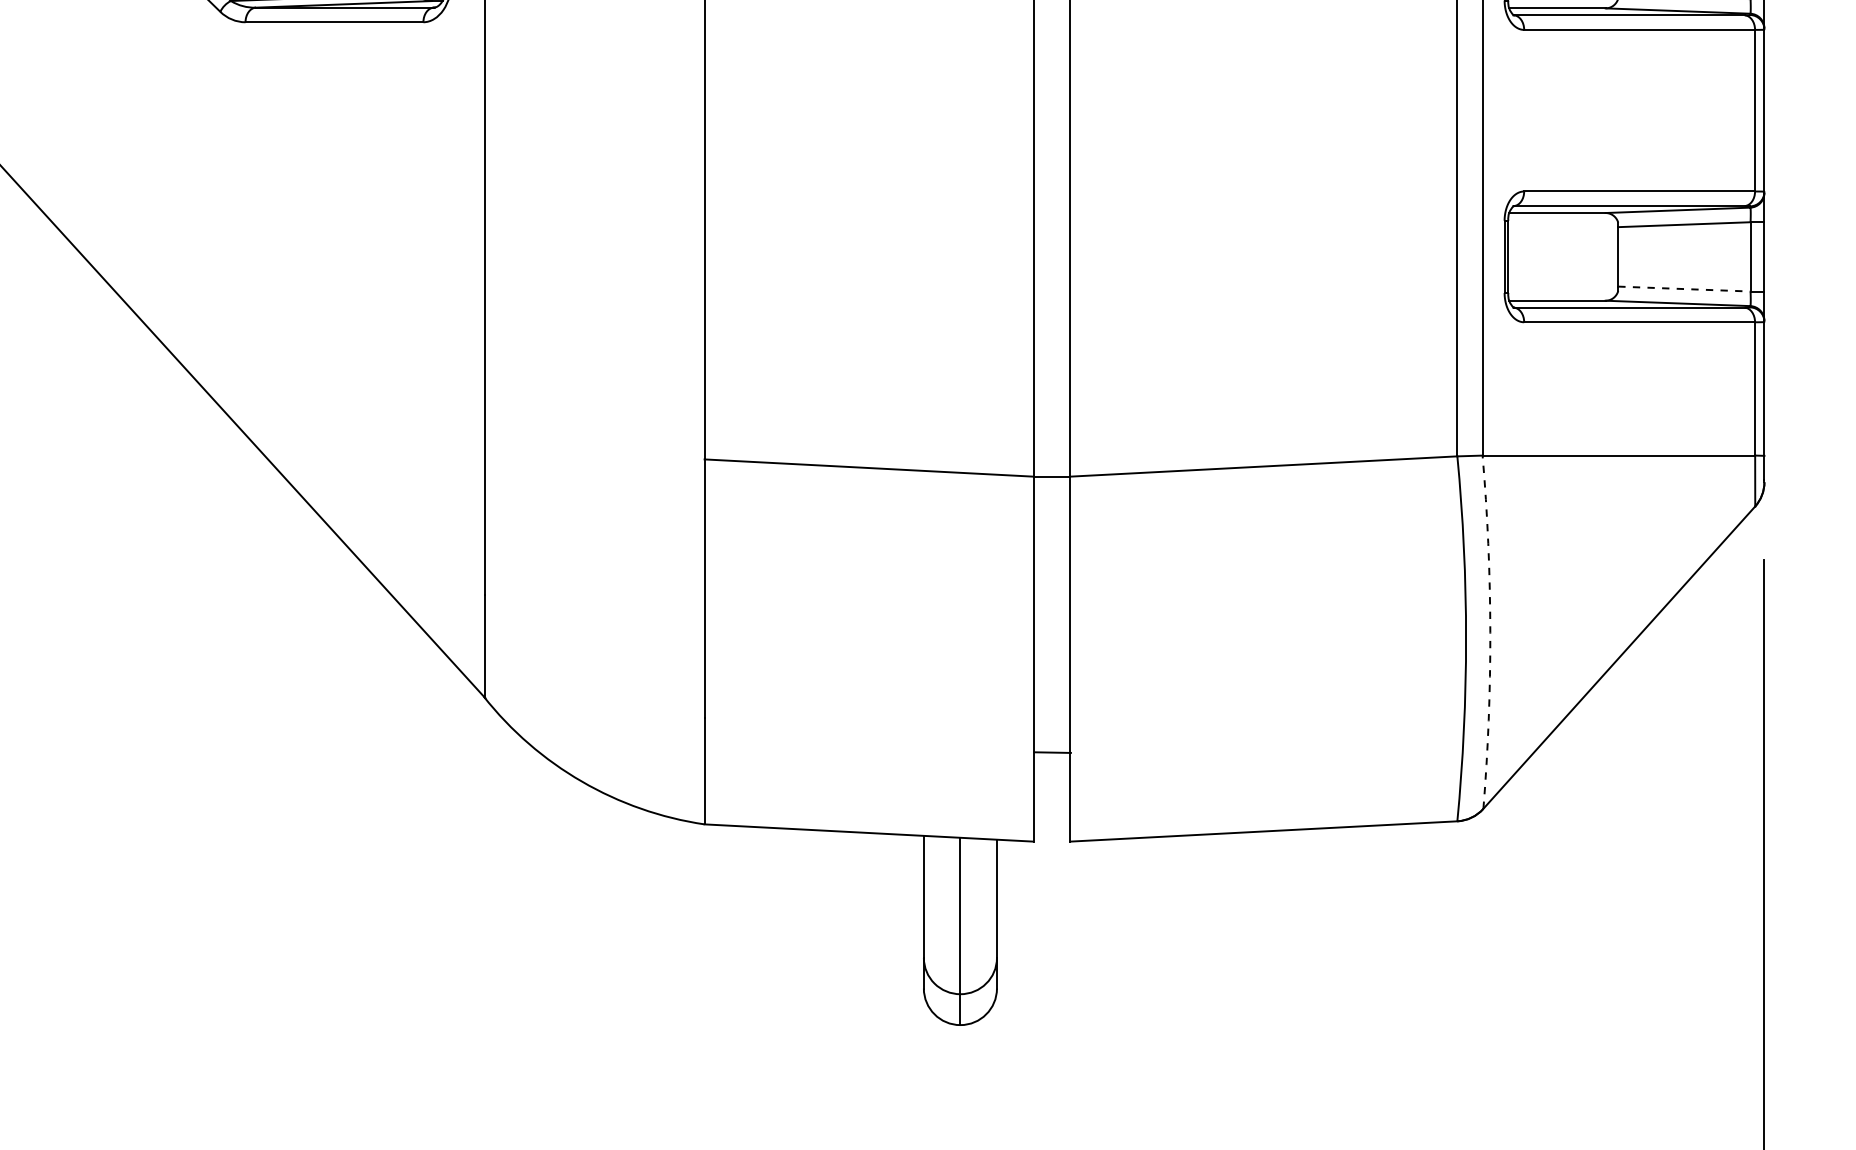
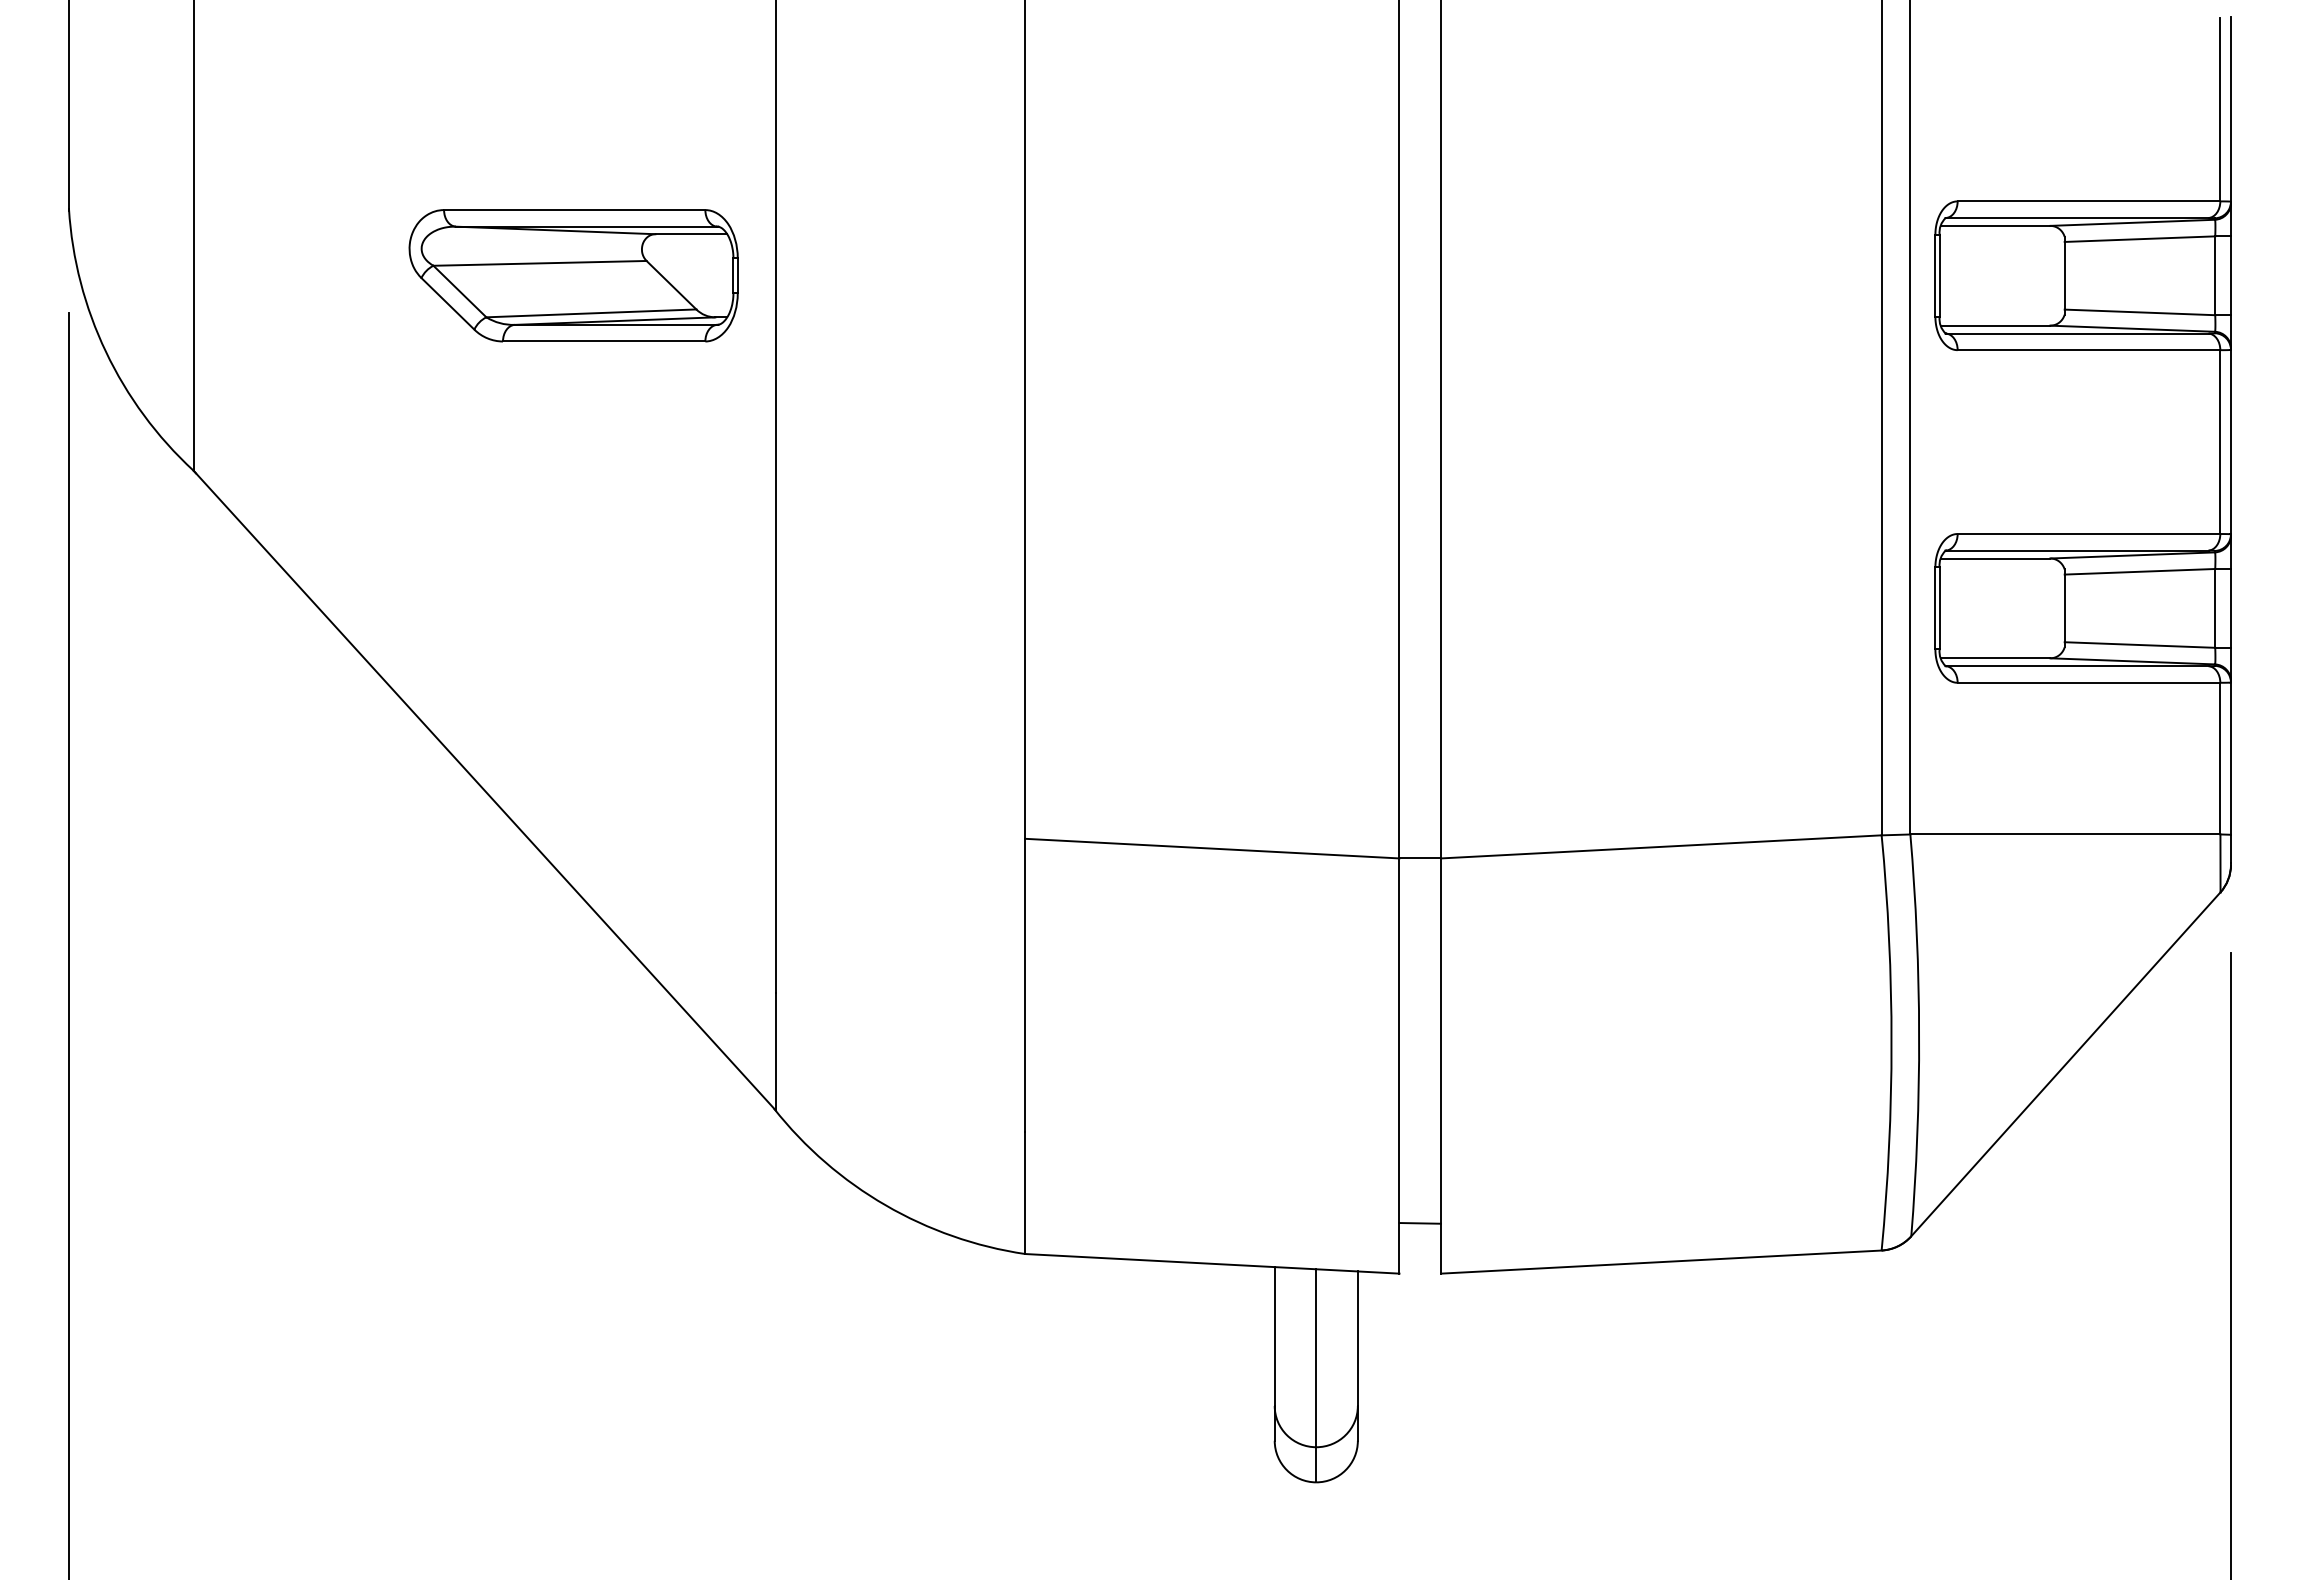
line: (1684, 289) -> (2140, 645), dashed -> solid
arc: (1490, 632) -> (1919, 1035), dashed -> solid
line: (1052, 752) -> (1420, 1223), moved

